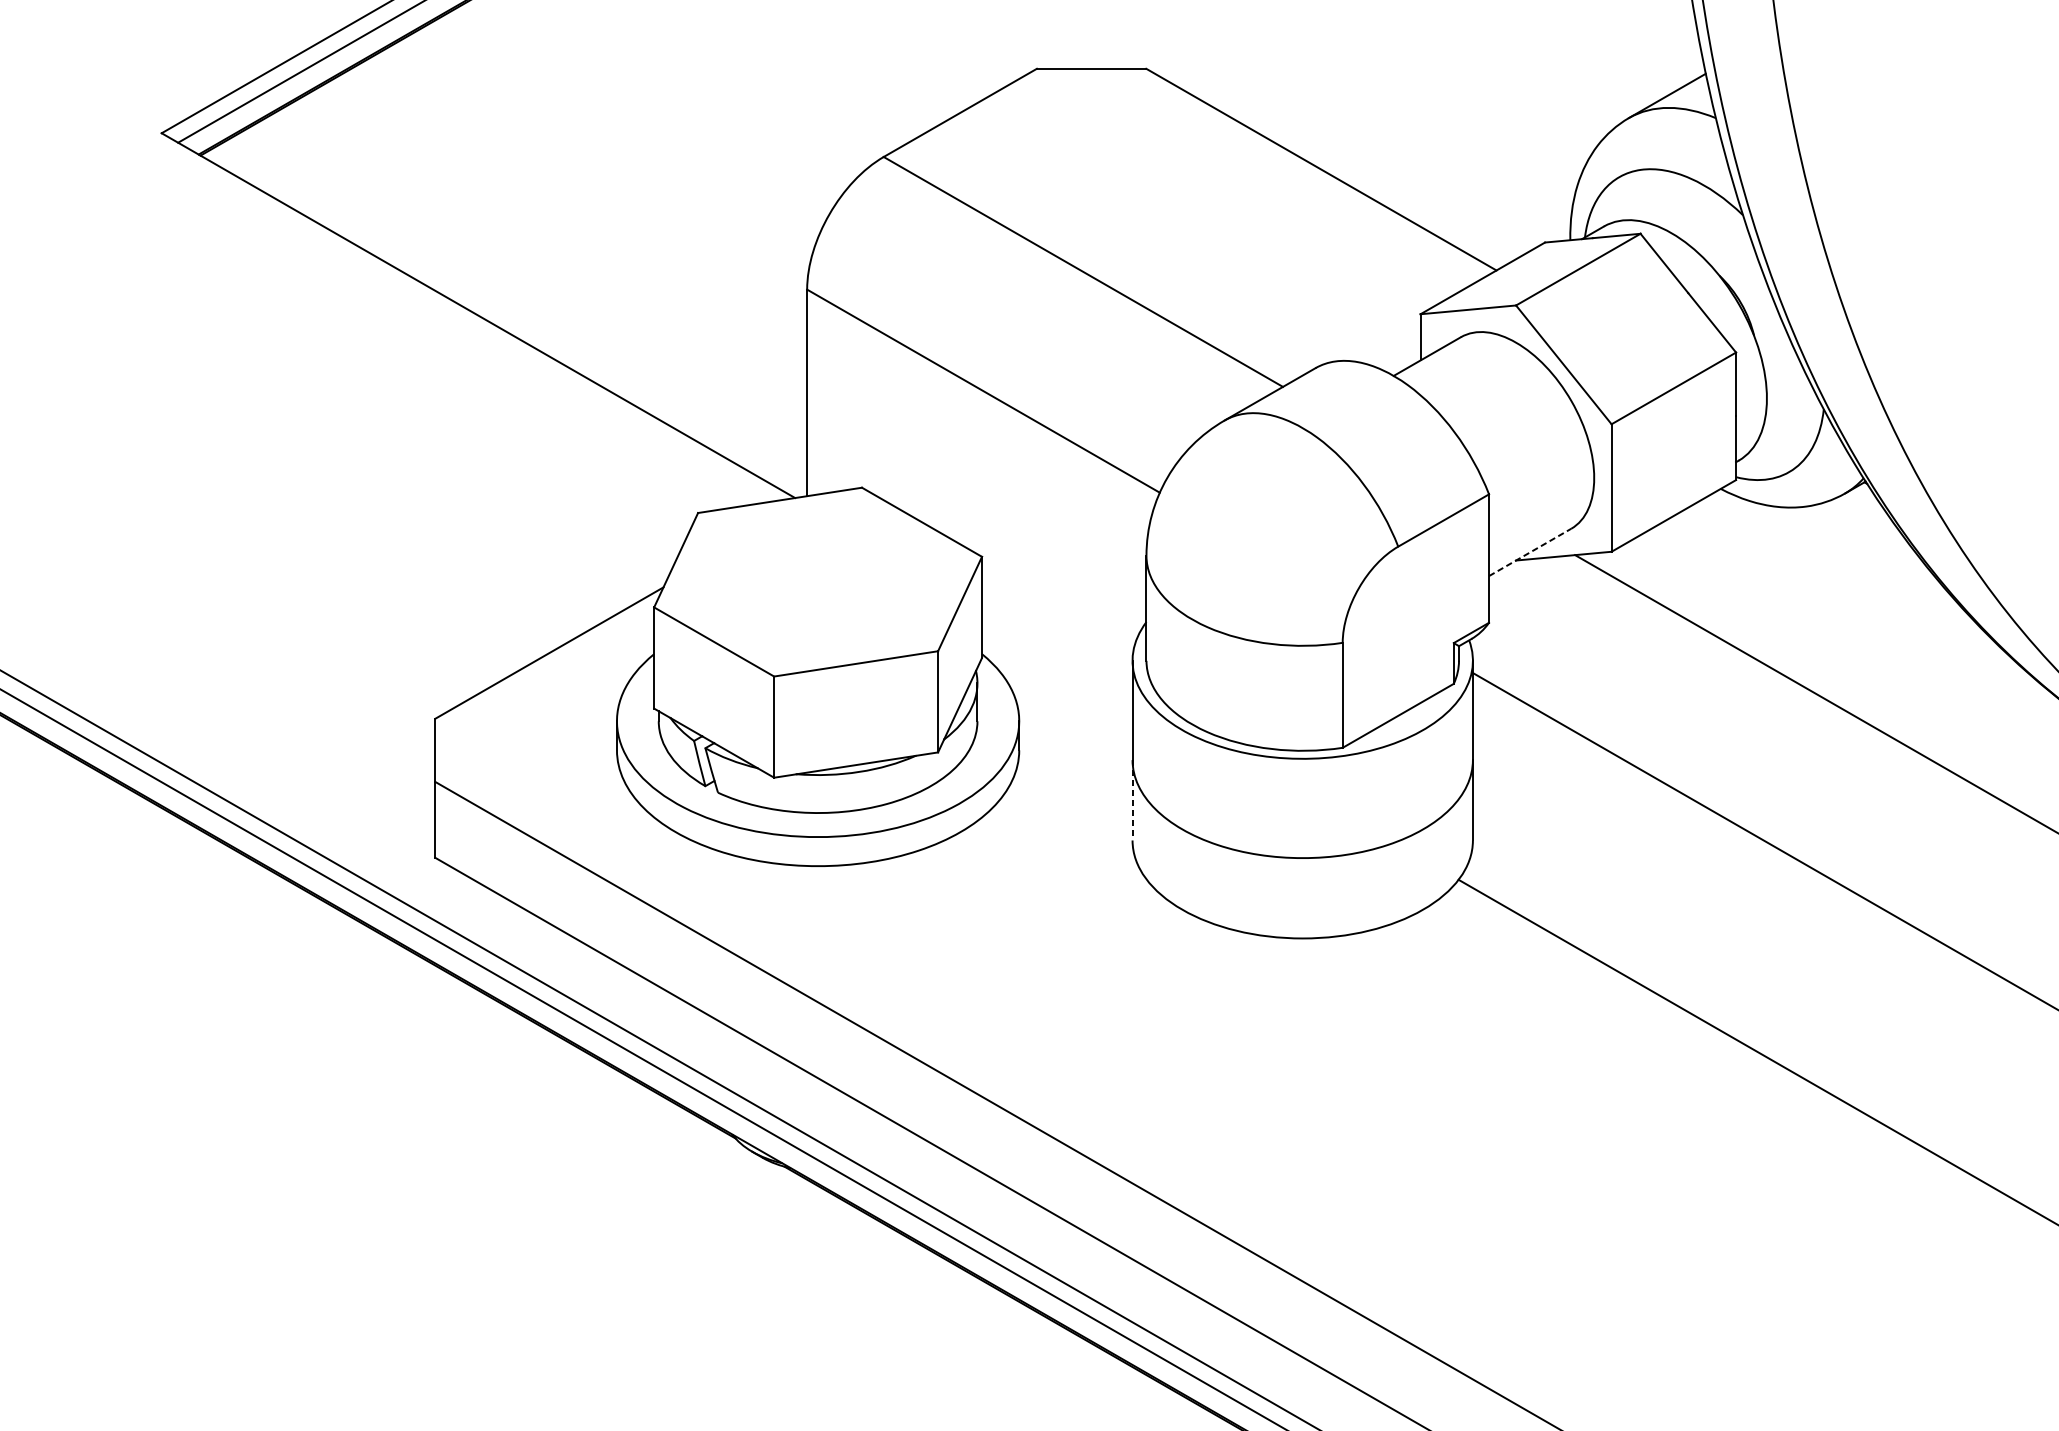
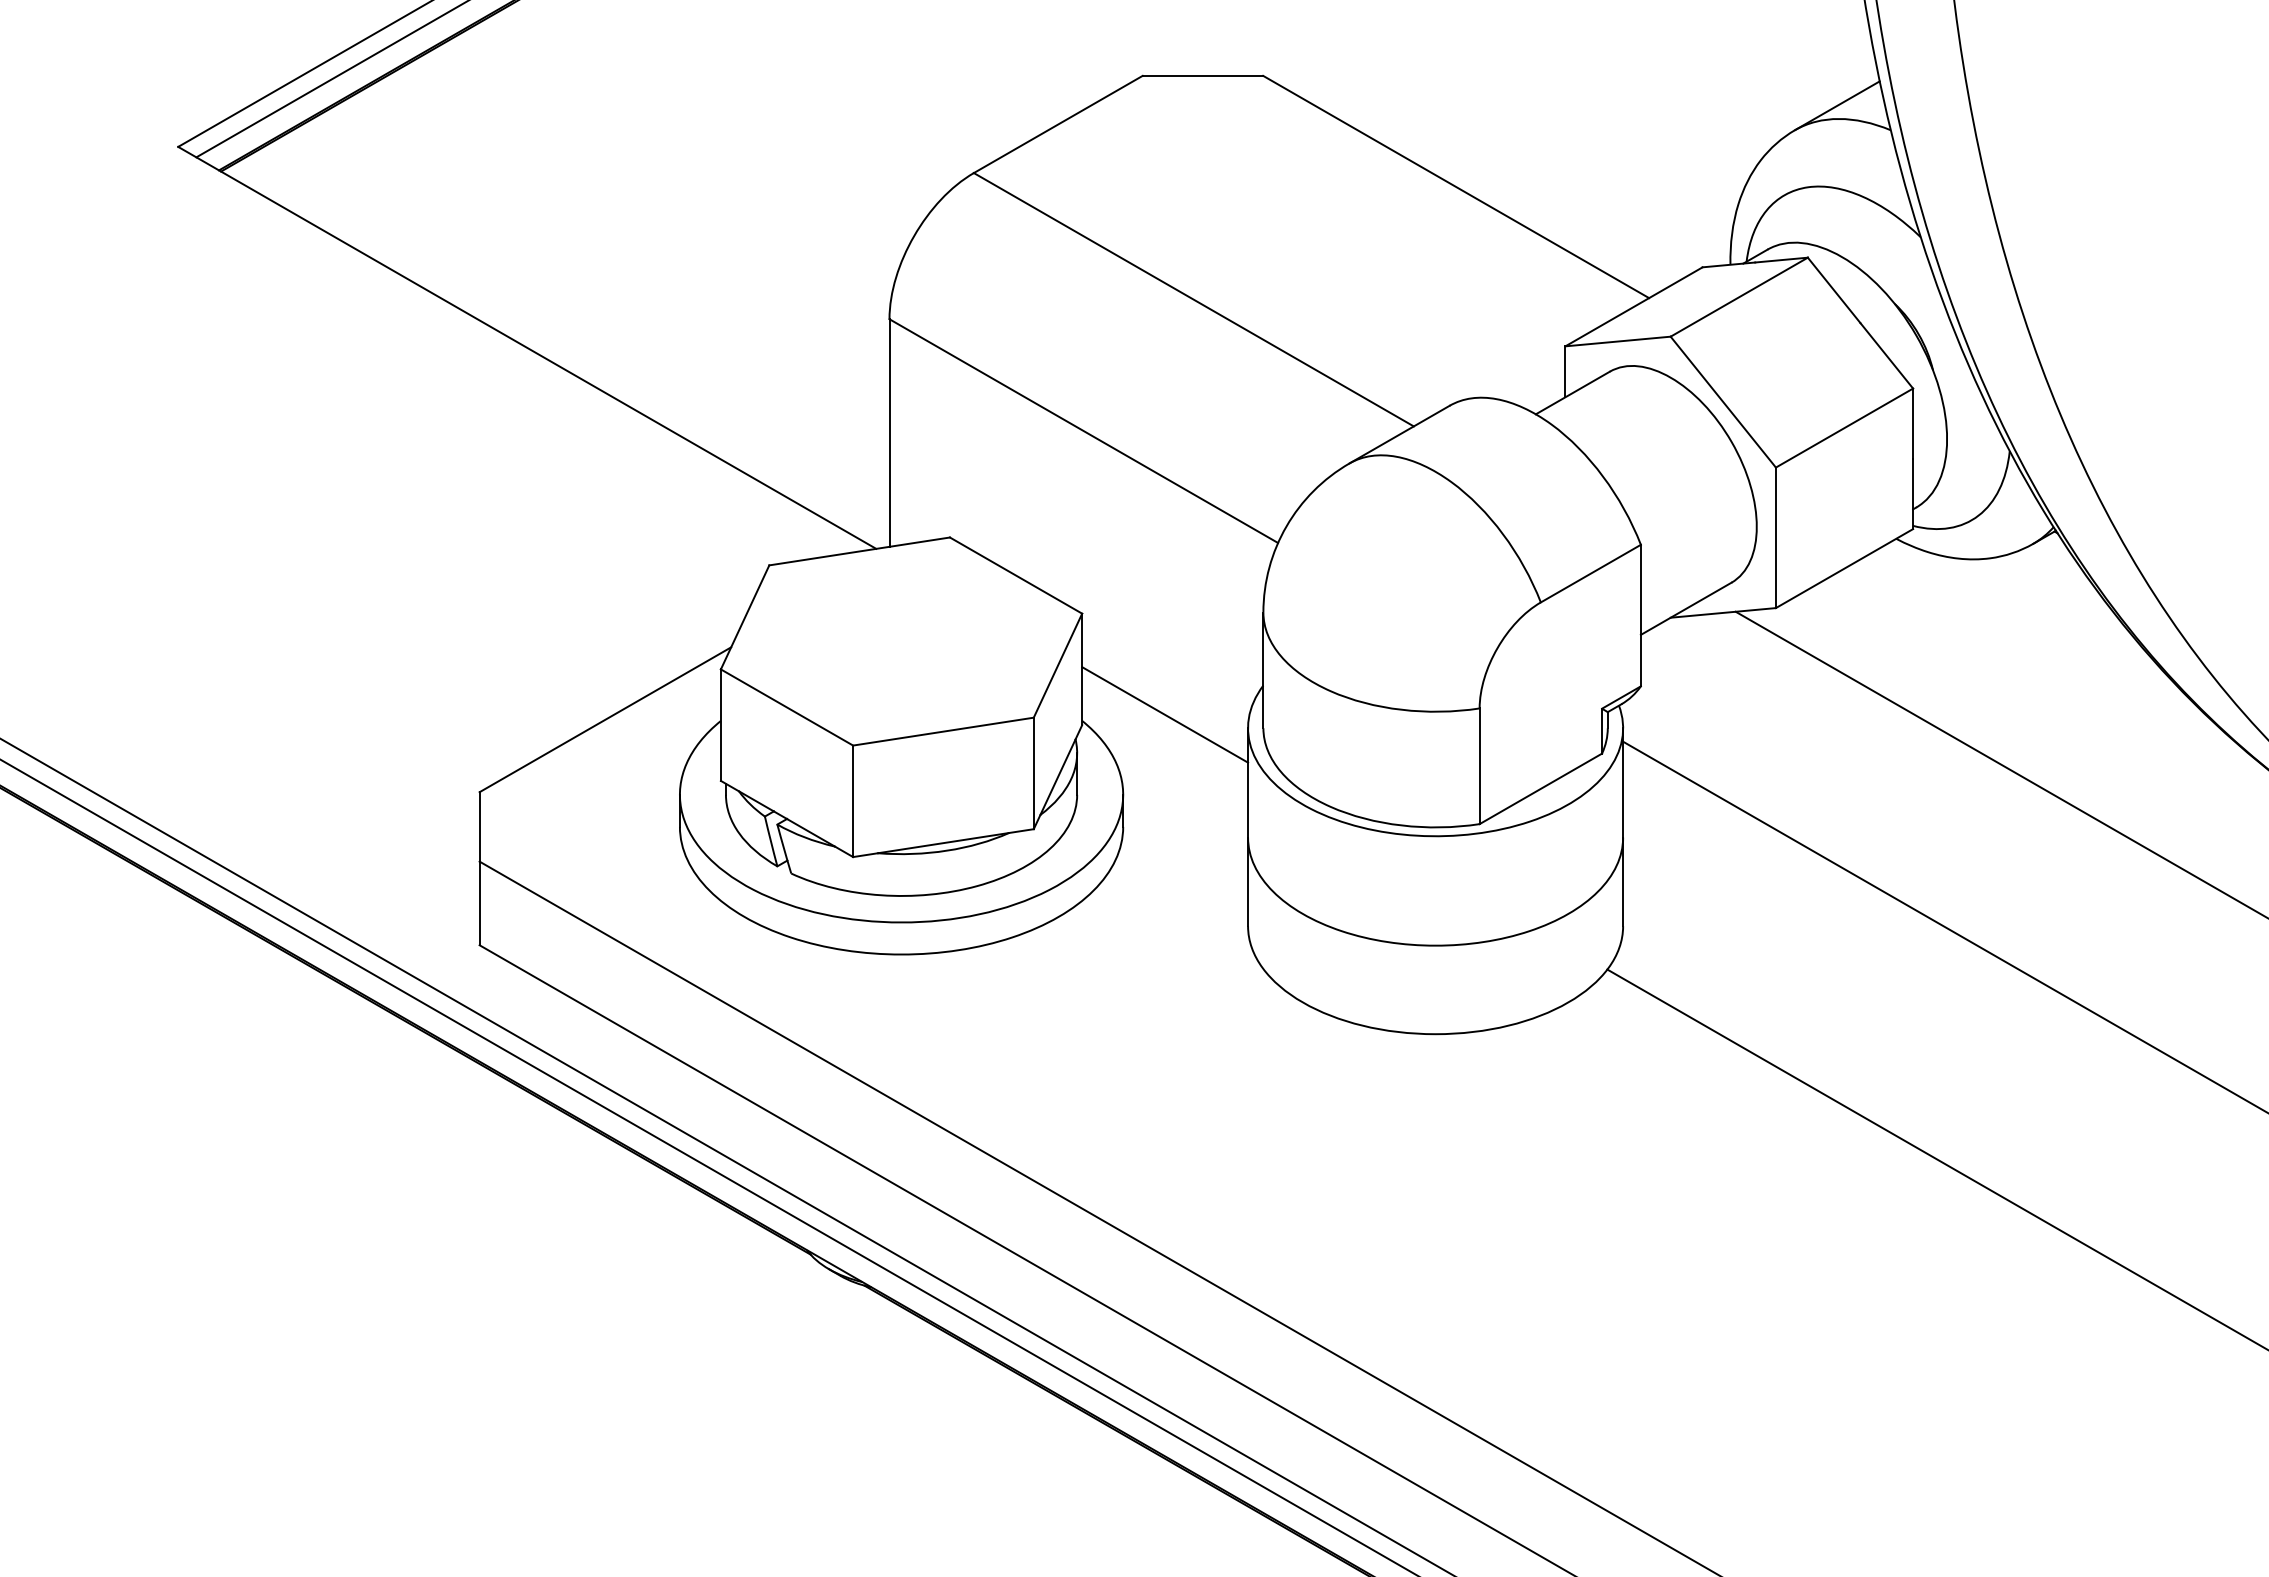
line: (1530, 552) -> (1686, 608), dashed -> solid
line: (1057, 648) -> (1165, 714), added
line: (1132, 800) -> (1248, 882), dashed -> solid

